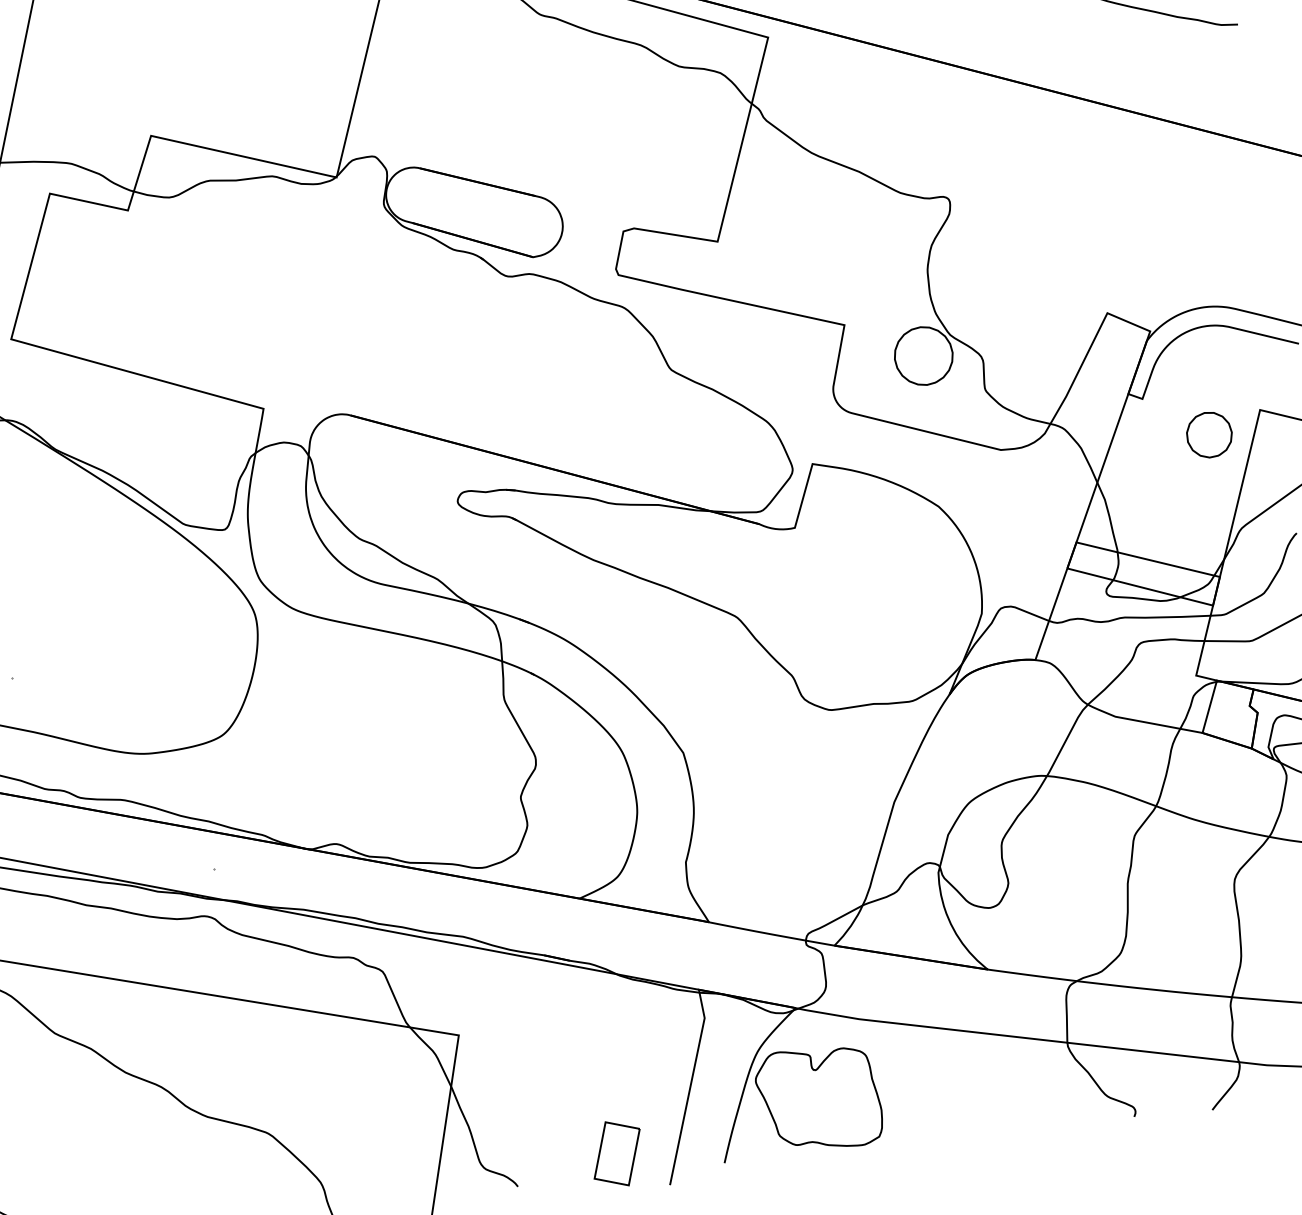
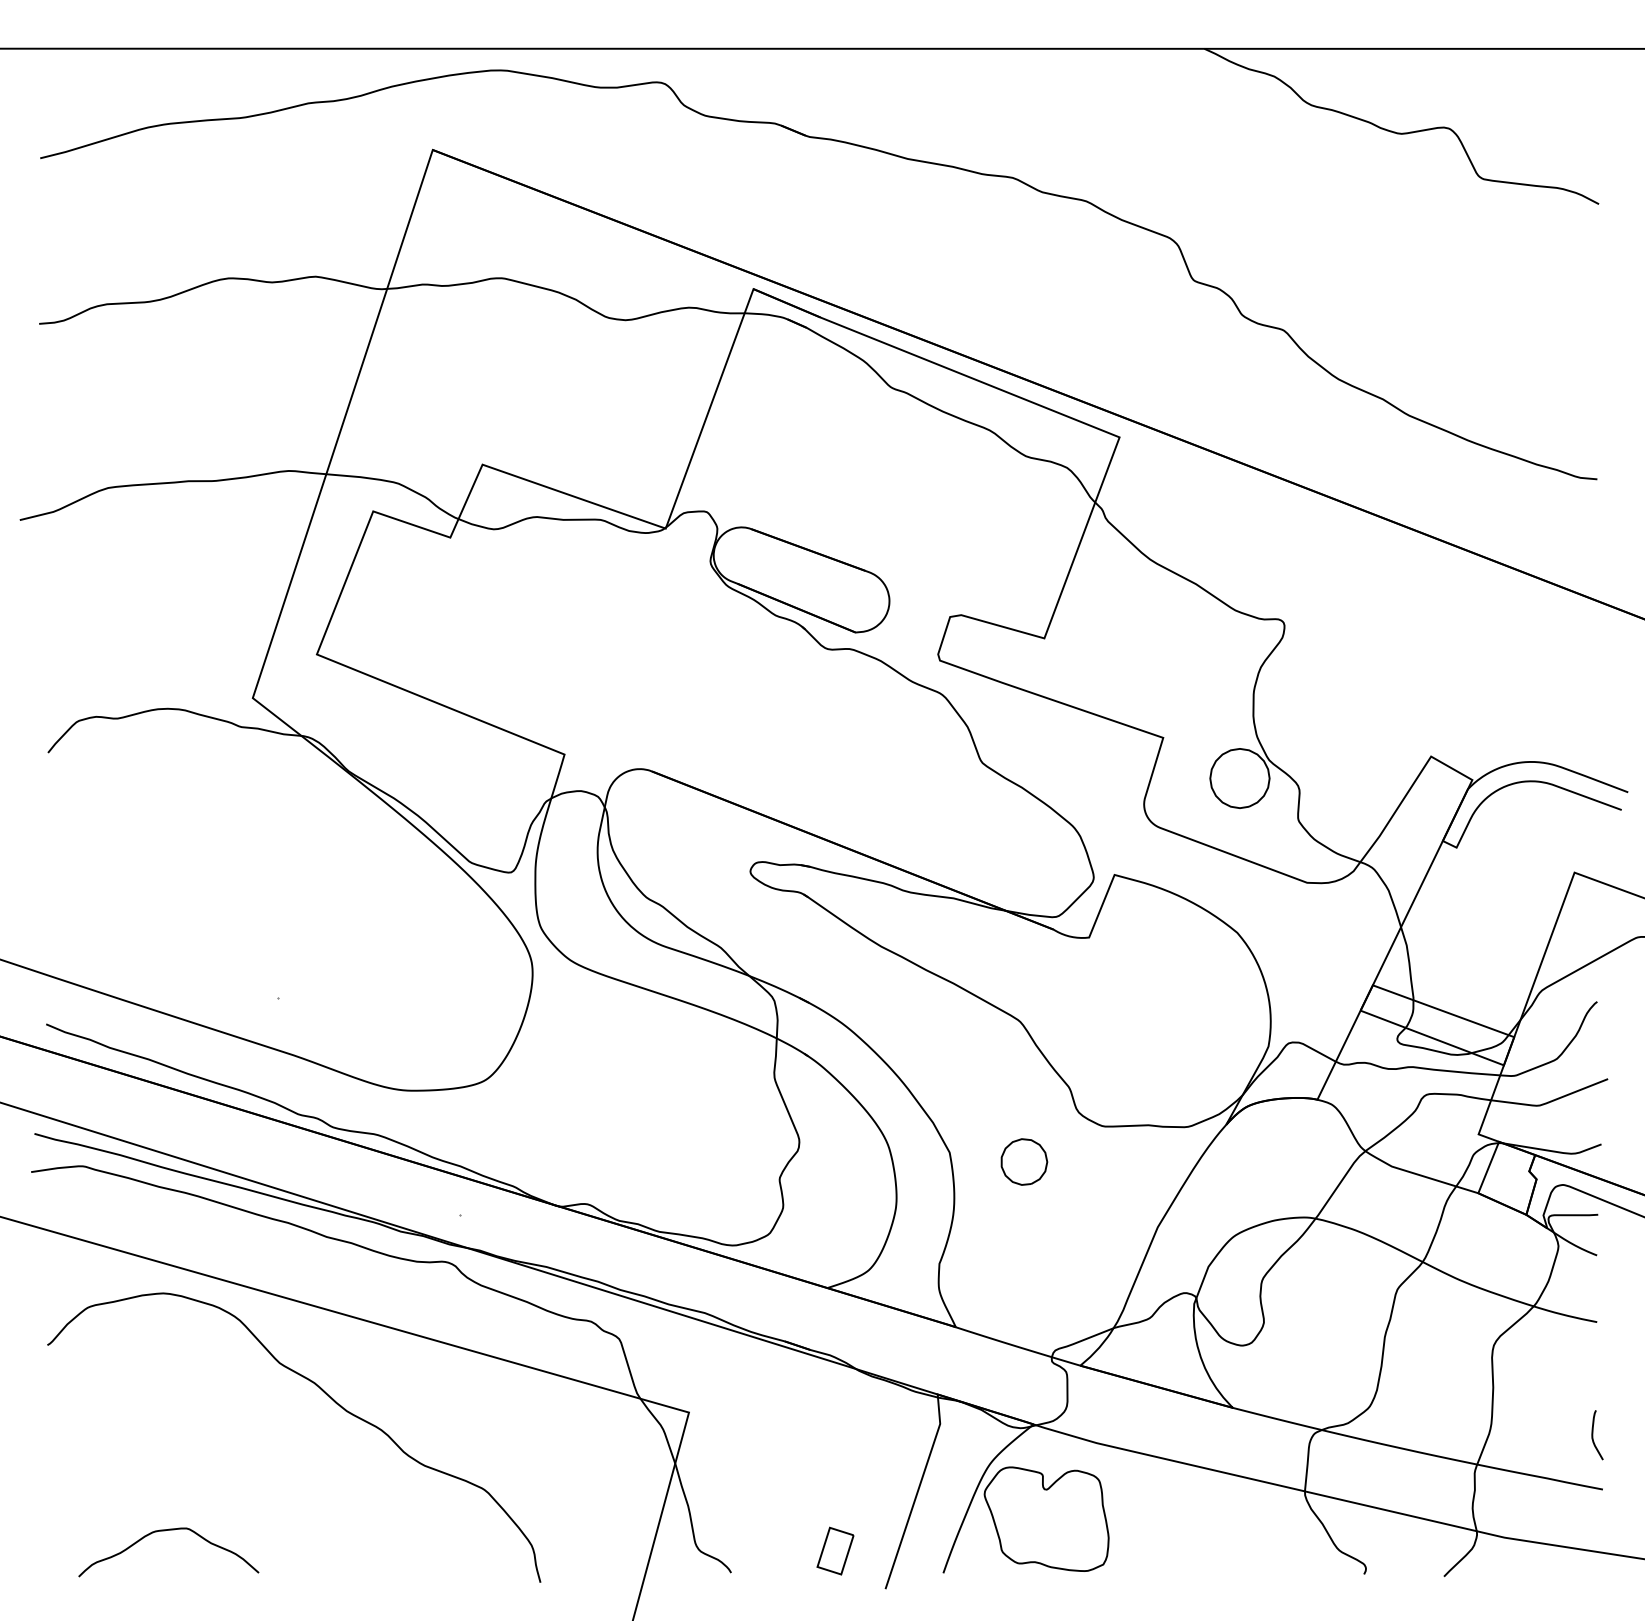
part: (1209, 434) -> (1024, 1161), moved
part: (616, 1153) -> (835, 1550), size x0.7

